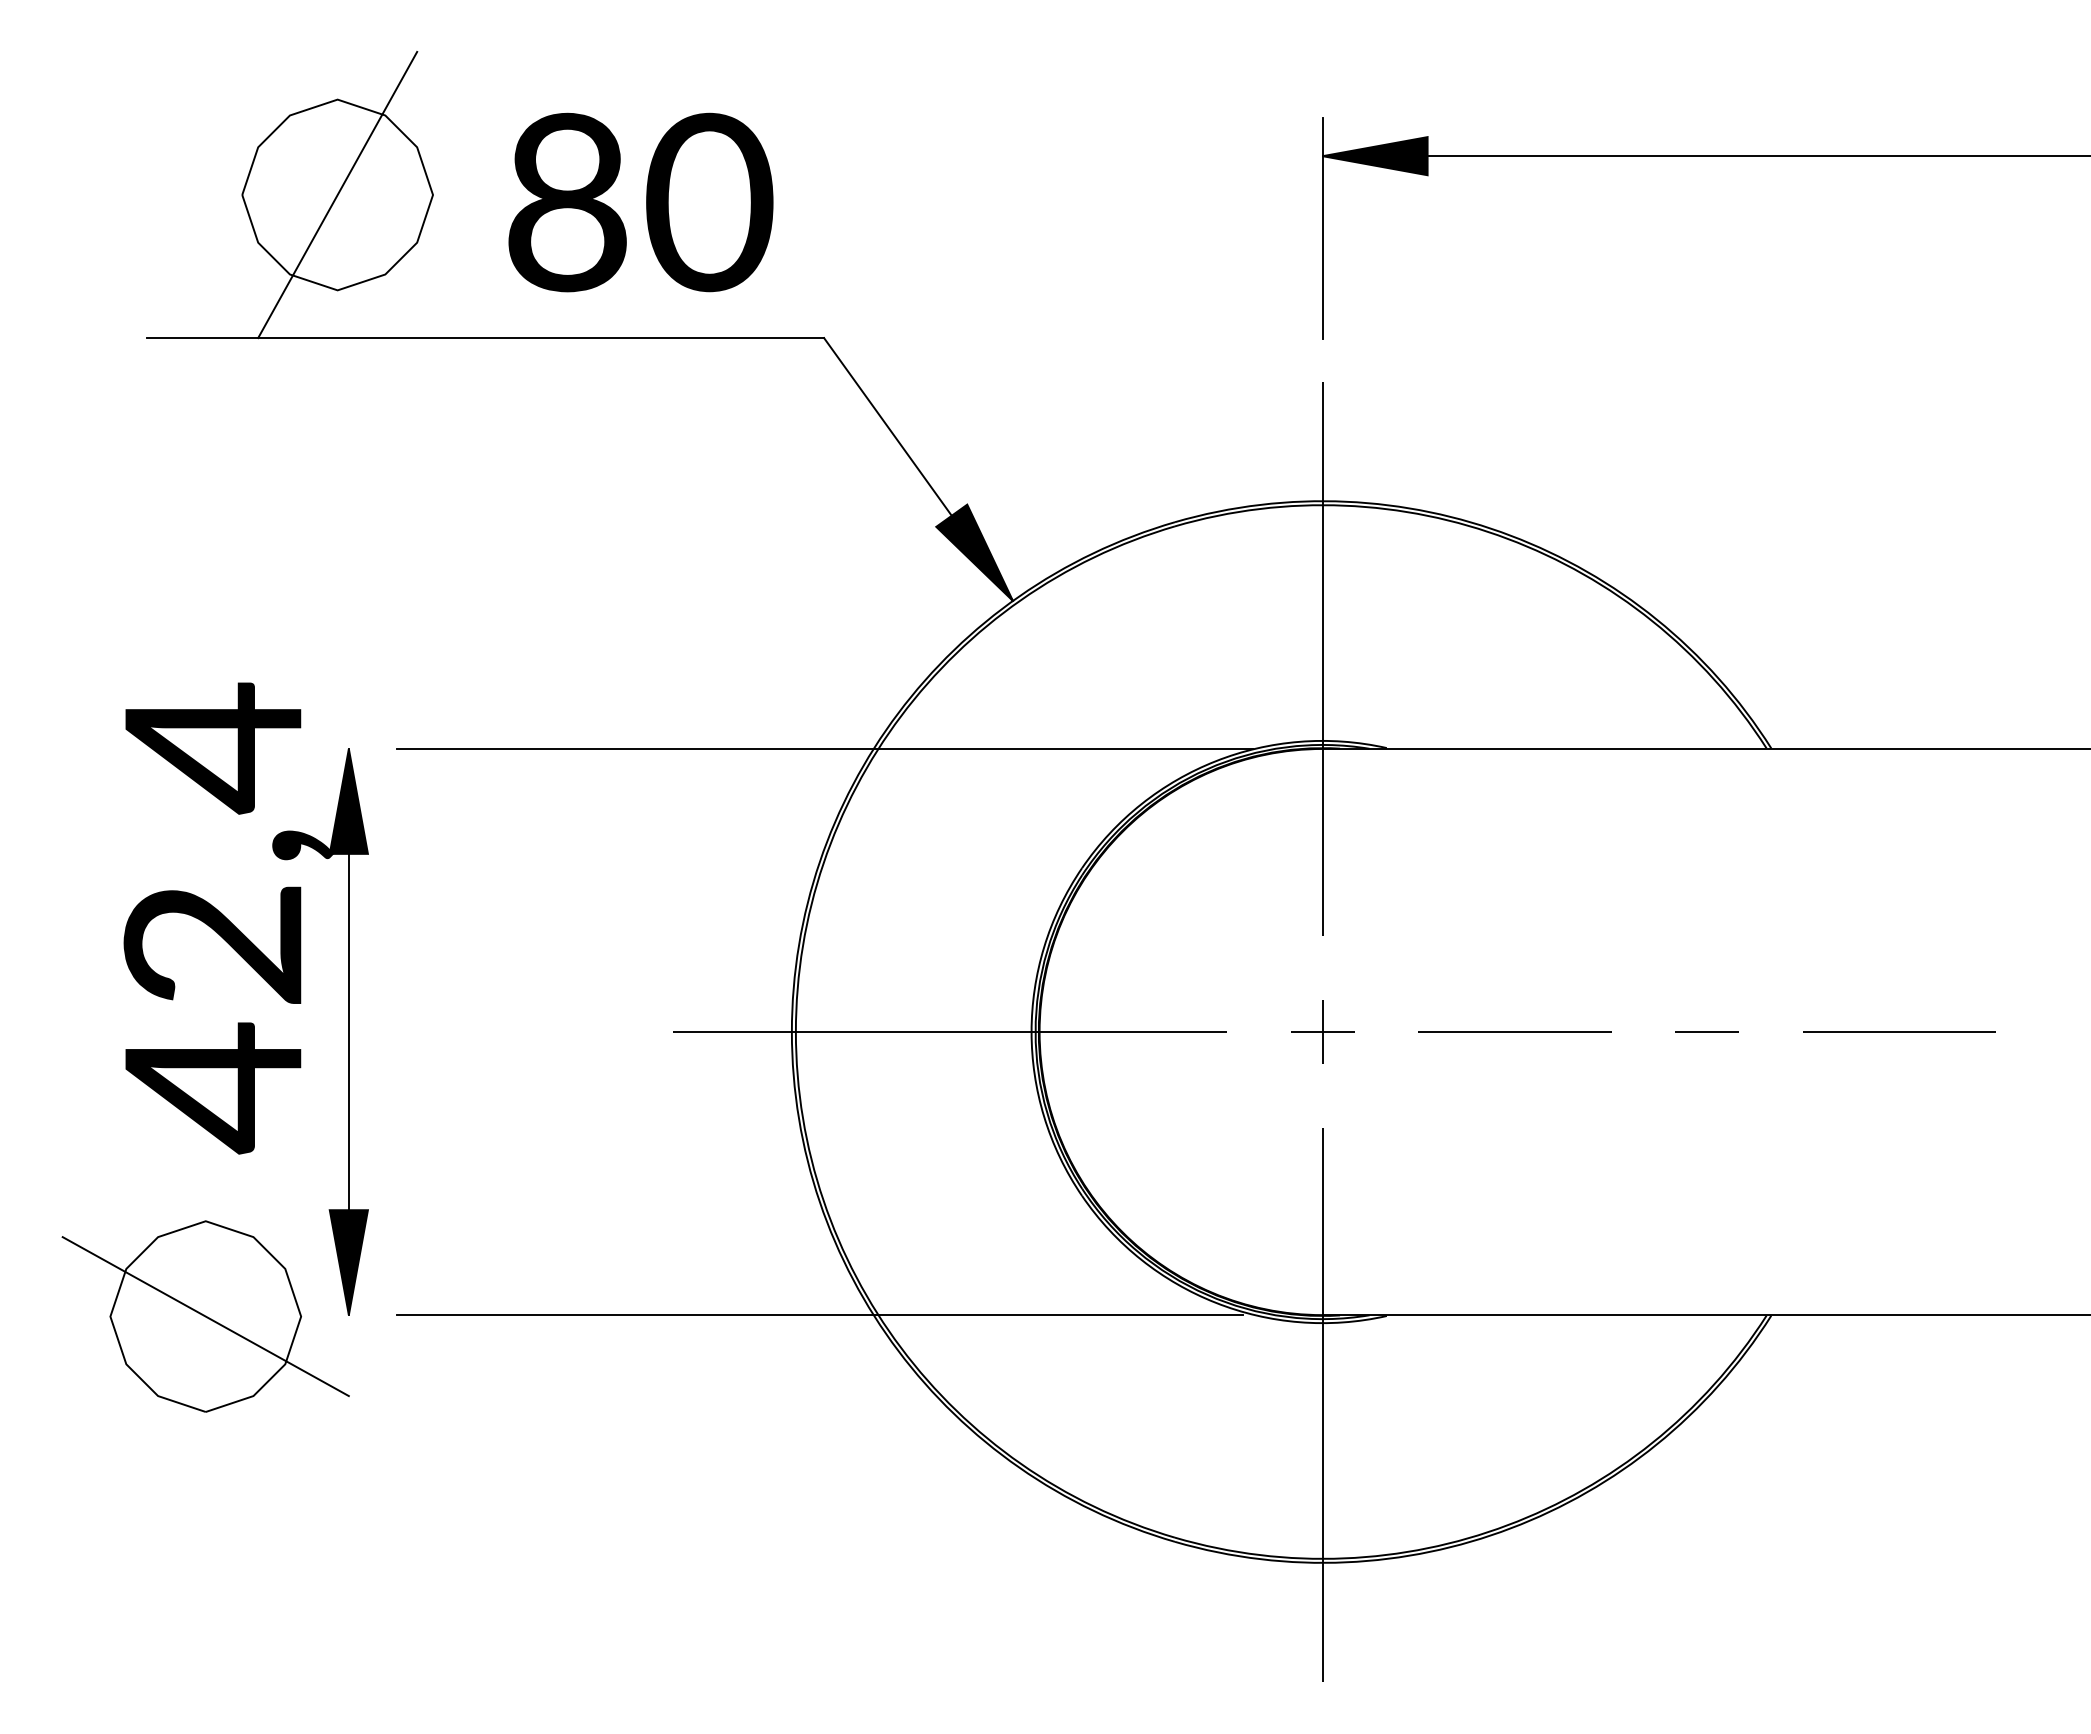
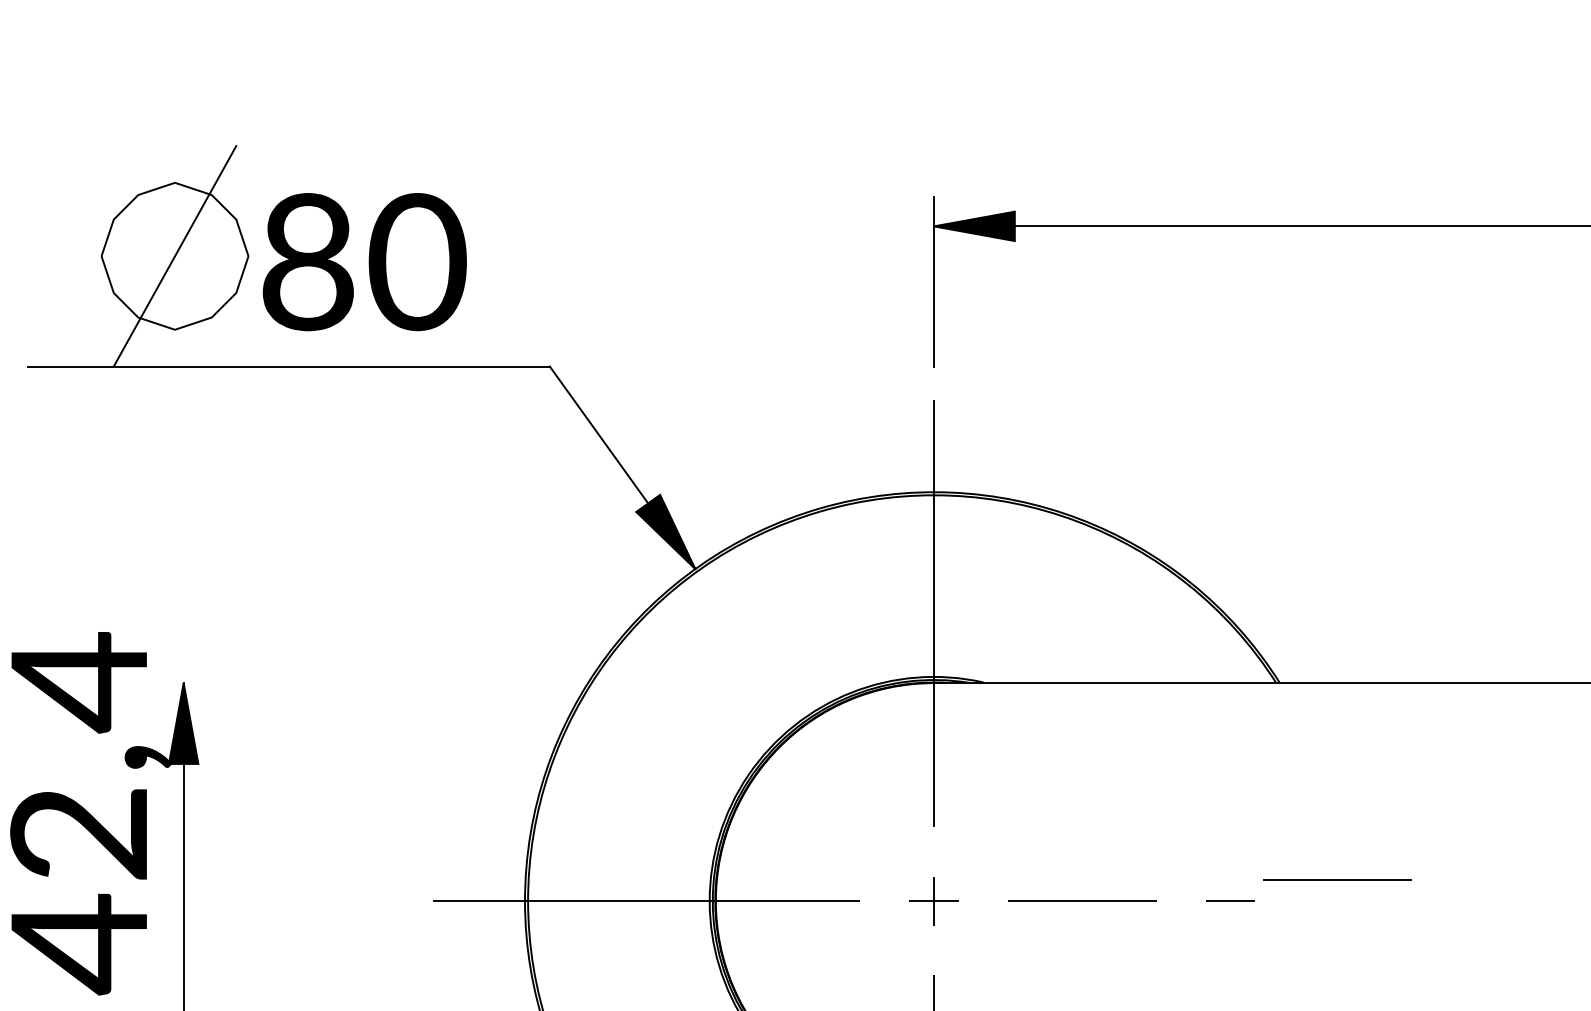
text: (640, 202) -> (364, 262), moved
line: (824, 748) -> (550, 682), removed
line: (1899, 1031) -> (1337, 880), moved

